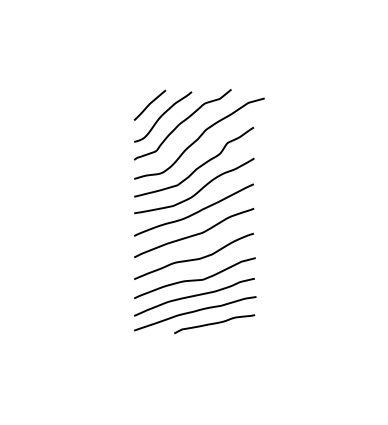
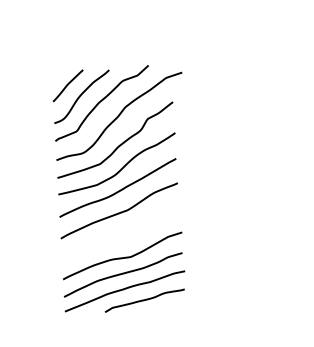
curve: (194, 258) -> (121, 236), removed

